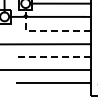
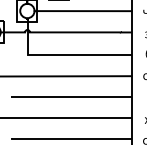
line: (45, 30) -> (59, 54), dashed -> solid
line: (51, 57) -> (68, 97), dashed -> solid

